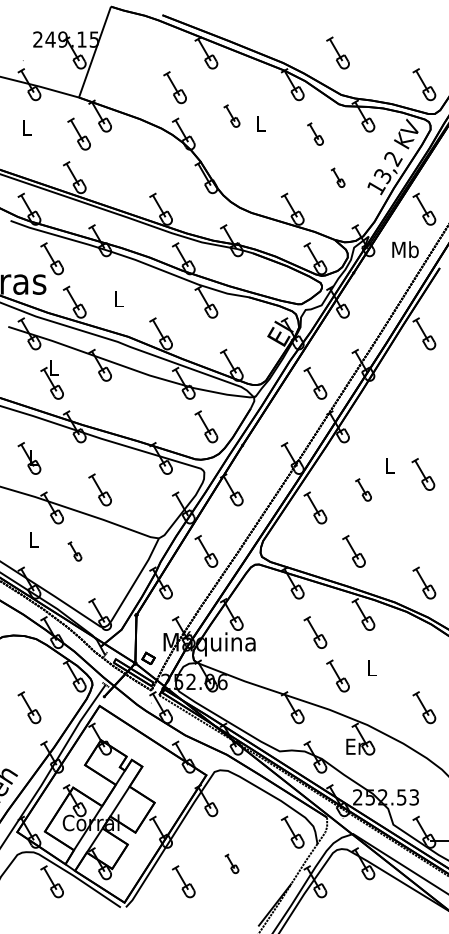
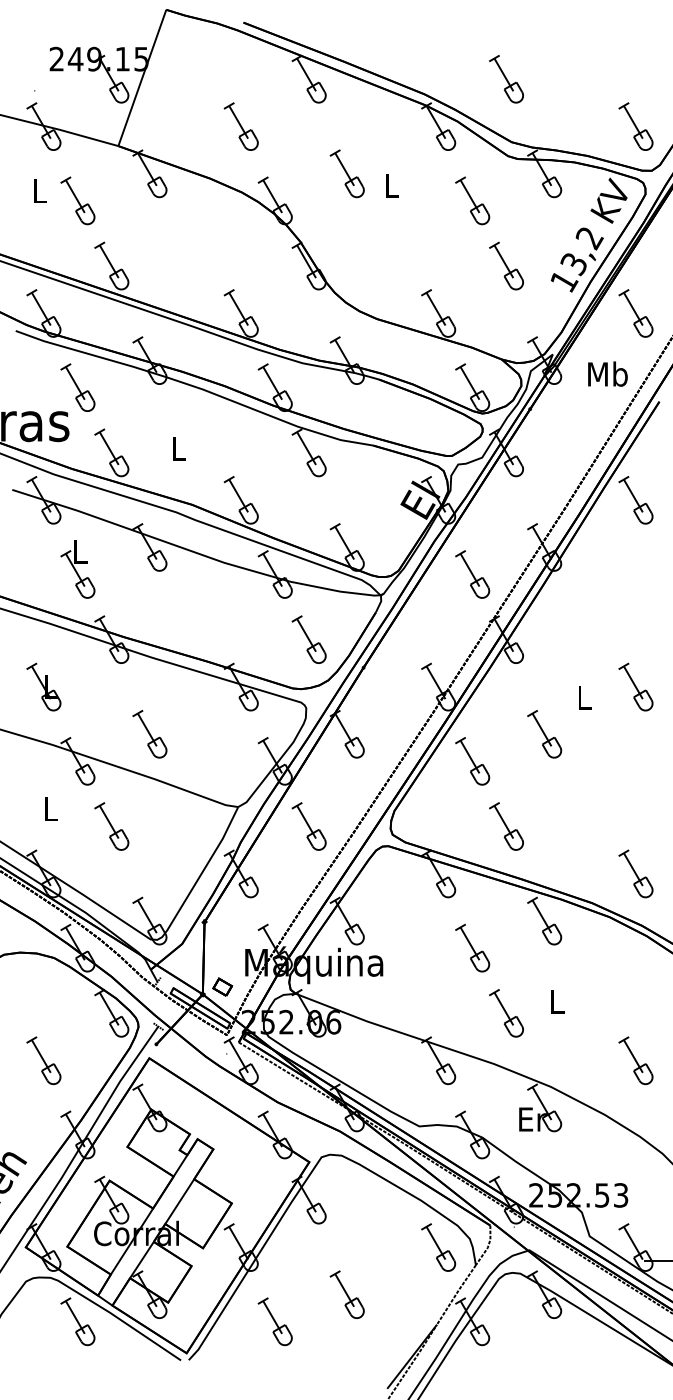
part: (174, 87) -> (240, 126), moved
part: (231, 115) -> (346, 172), size x1.43
part: (78, 133) -> (77, 199), moved
part: (315, 133) -> (472, 199), size x1.43
part: (337, 177) -> (505, 265), size x1.67
part: (423, 474) -> (636, 687), moved
part: (363, 489) -> (544, 733), size x1.43
part: (74, 551) -> (111, 826), size x1.67
part: (353, 551) -> (505, 826), moved
part: (231, 863) -> (346, 1294), size x1.67

